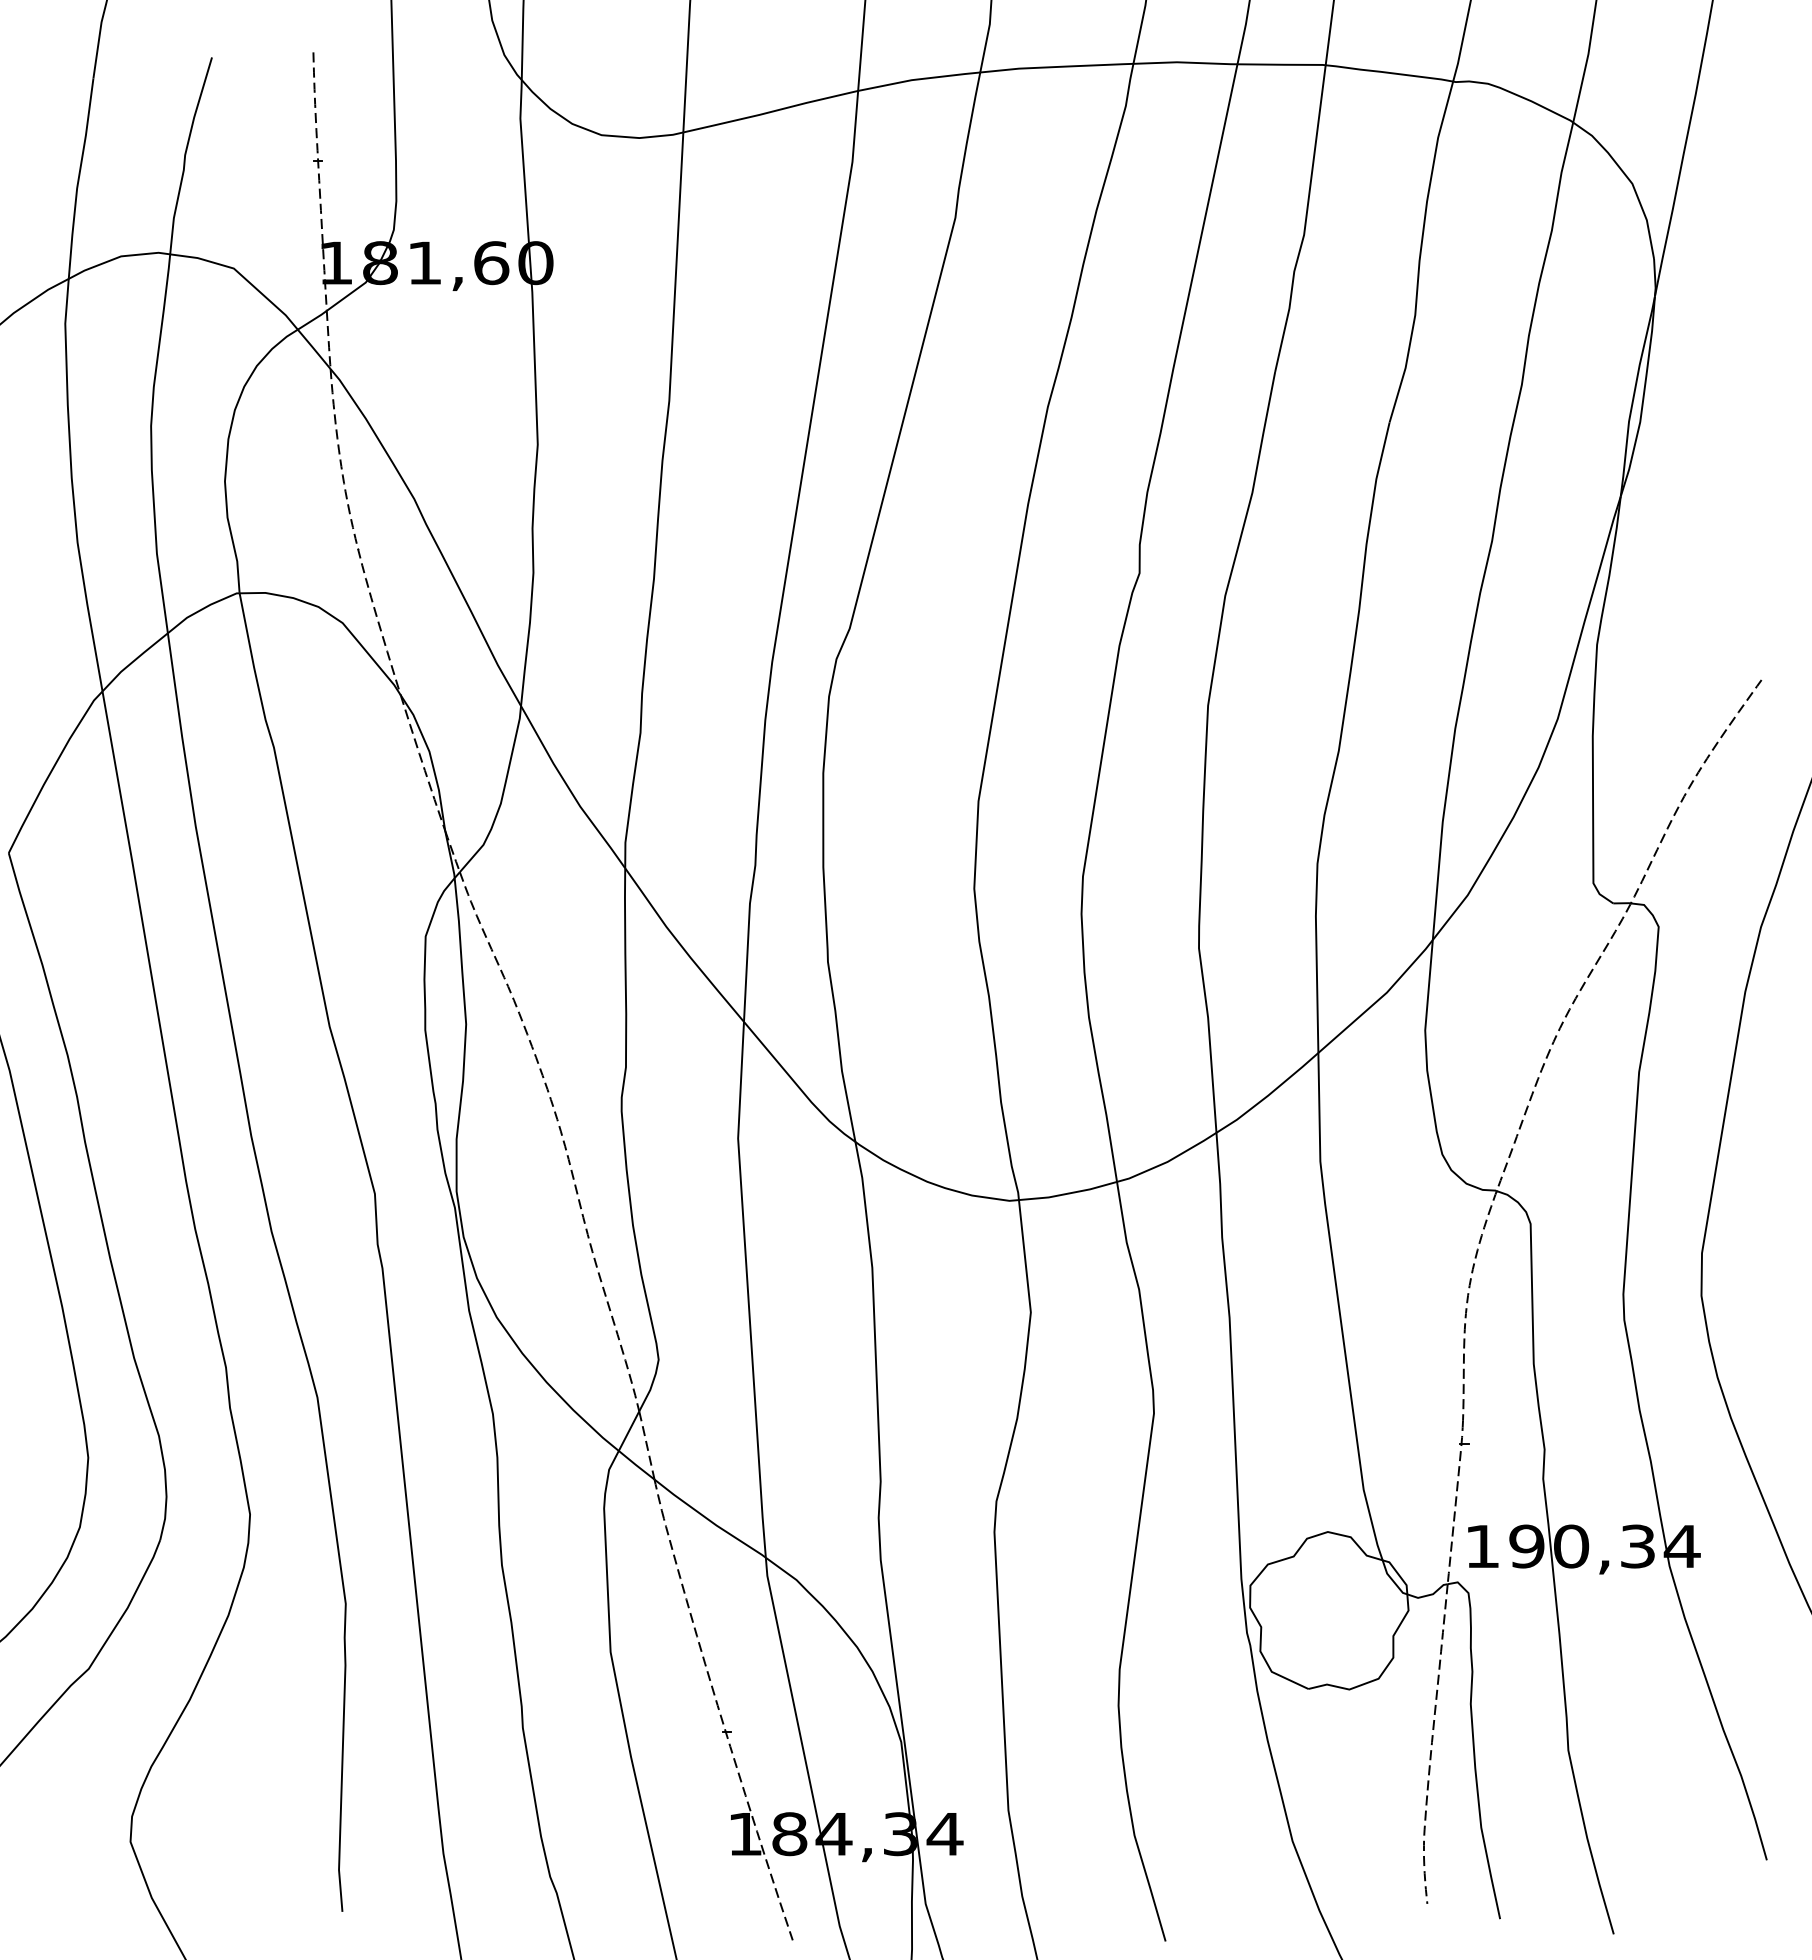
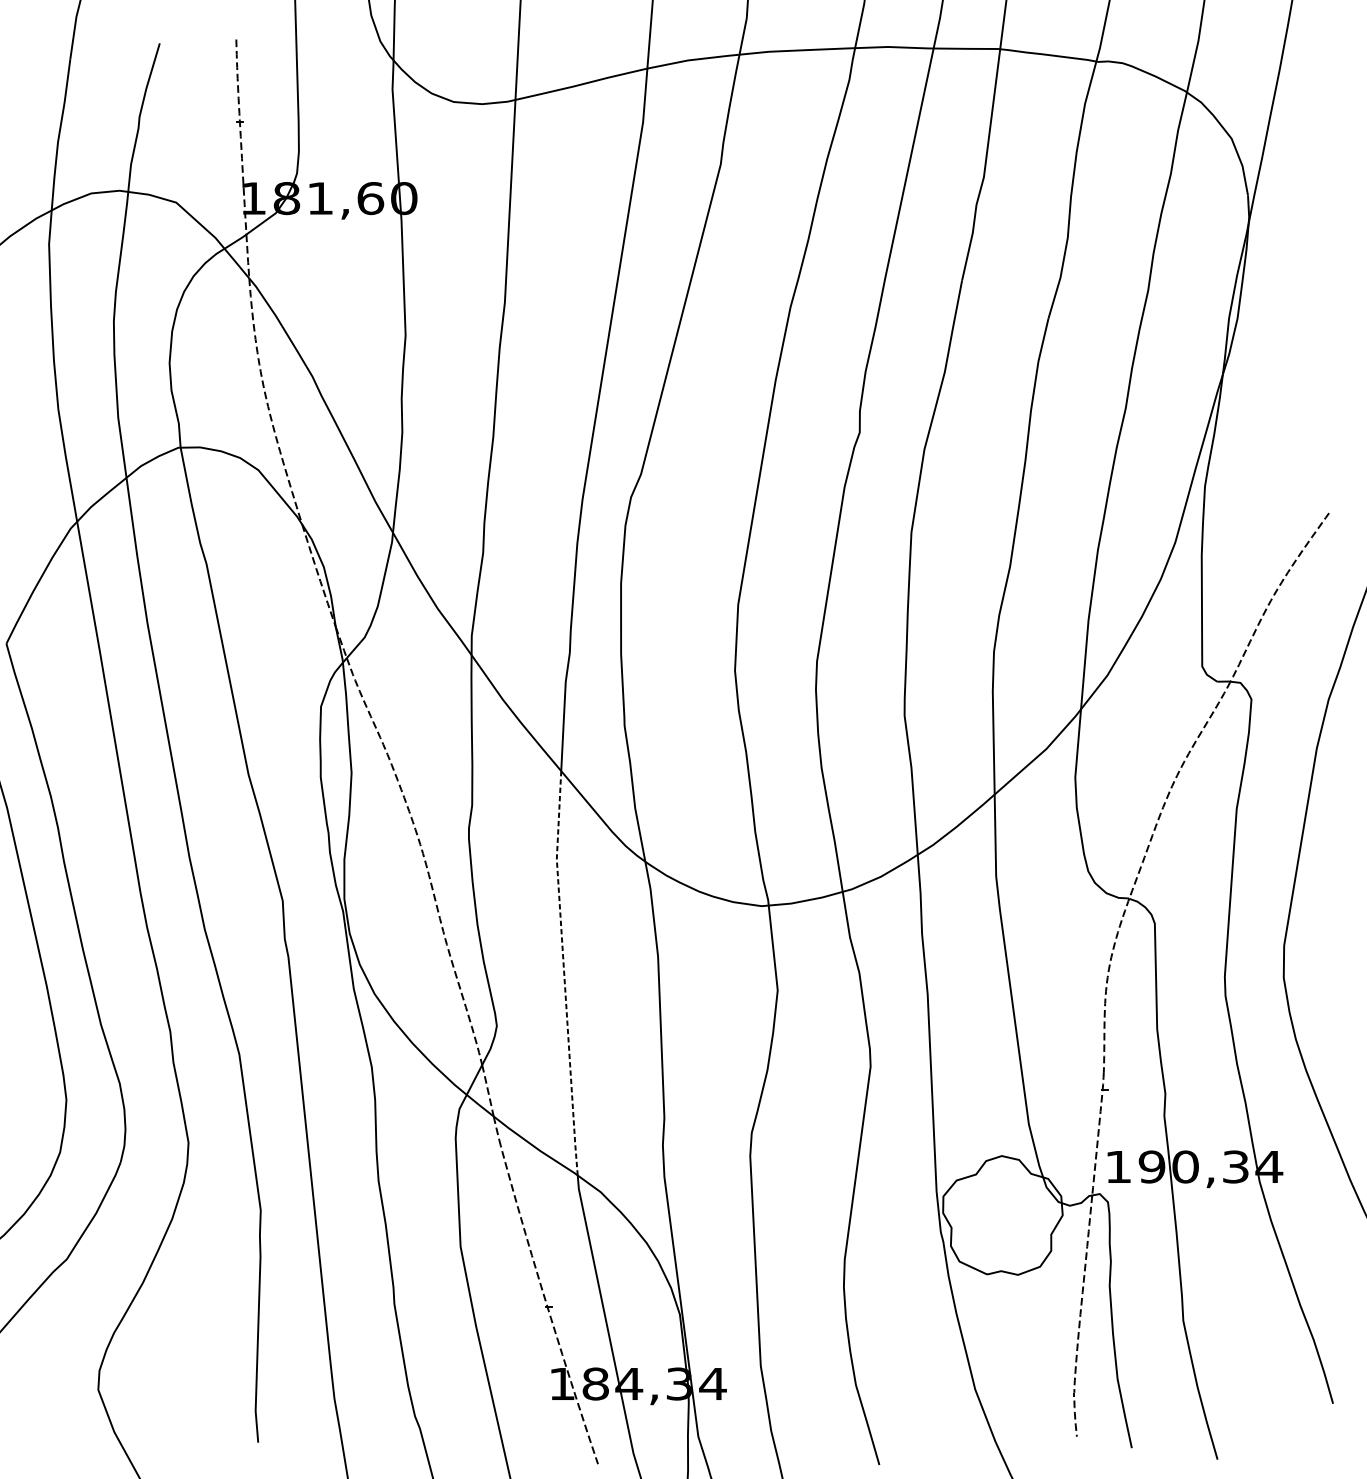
line: (747, 1290) -> (563, 973), solid -> dashed

